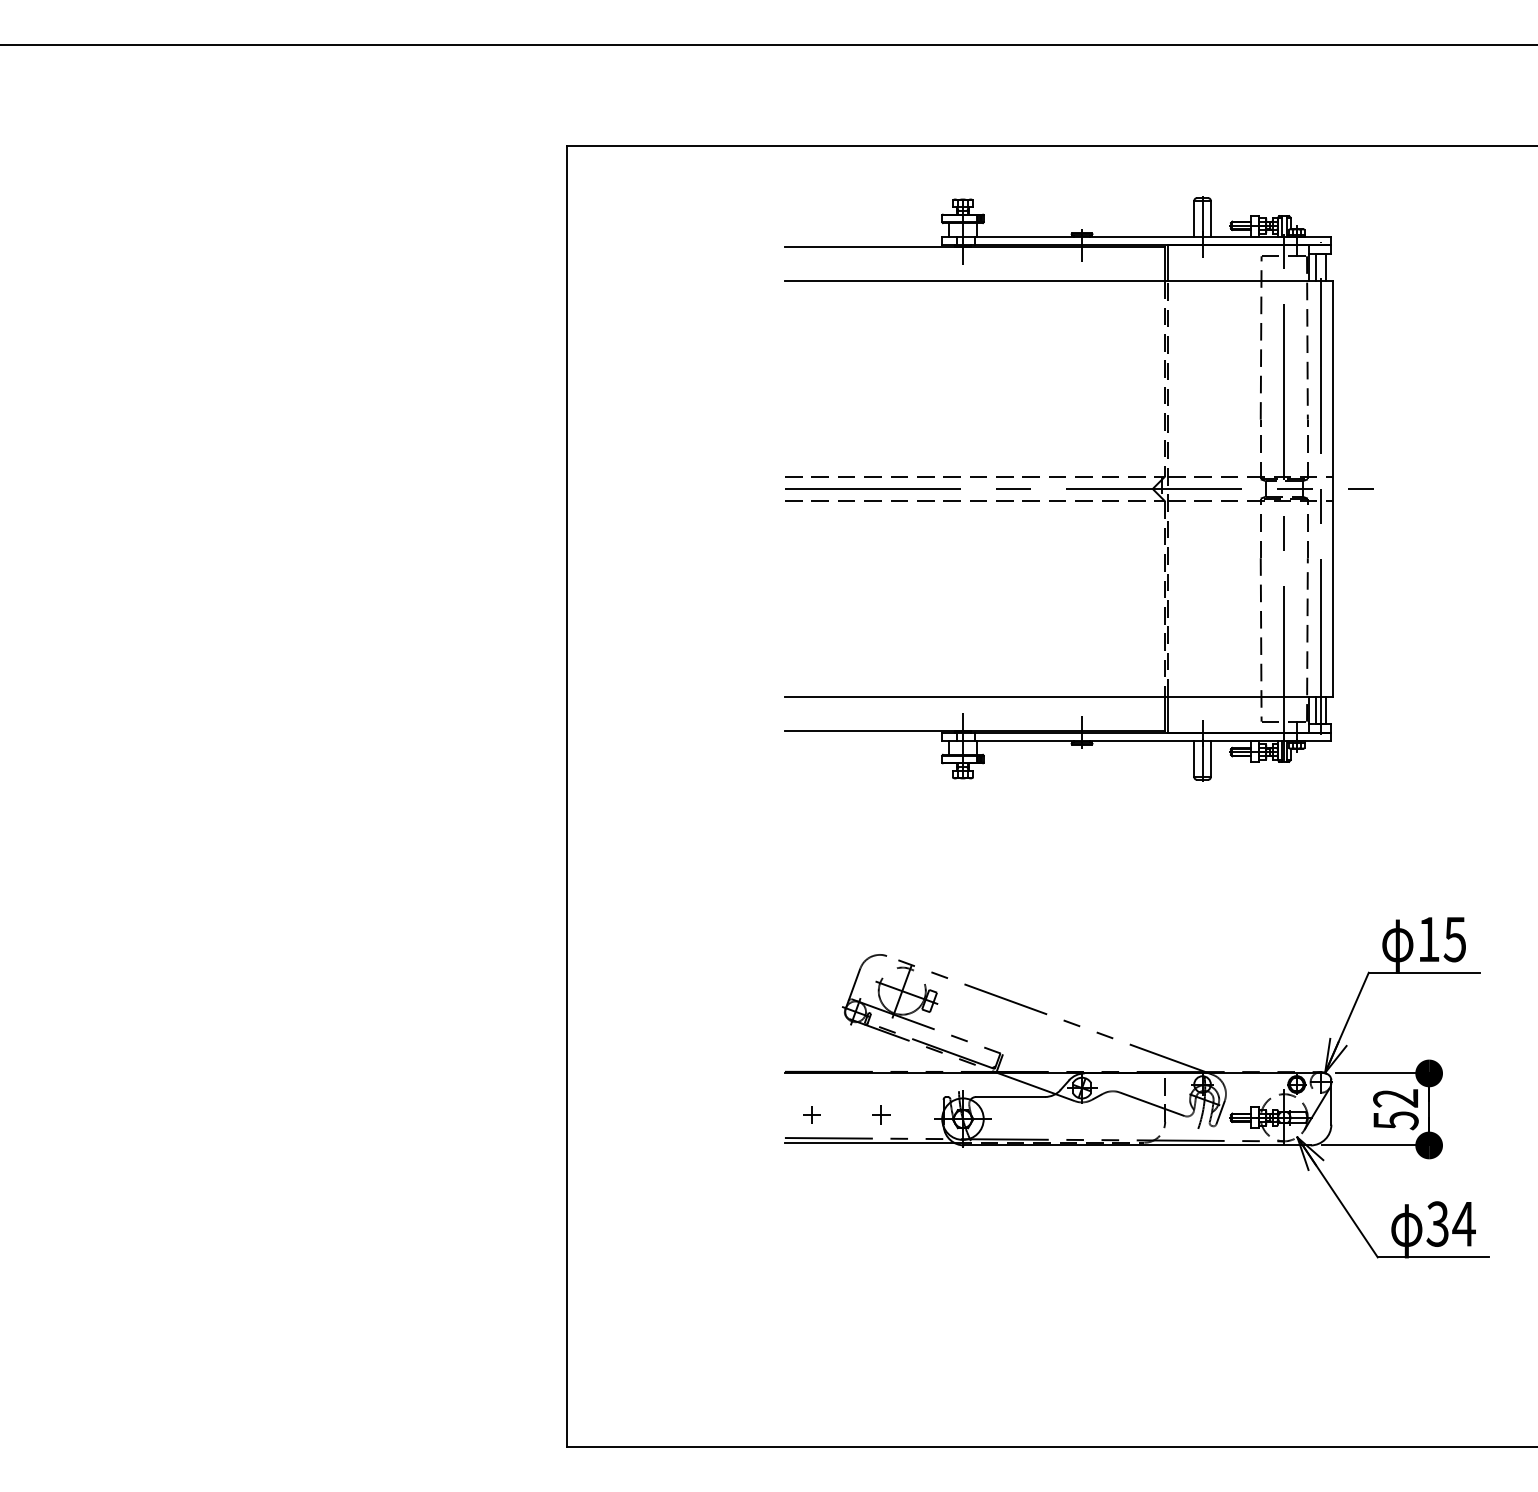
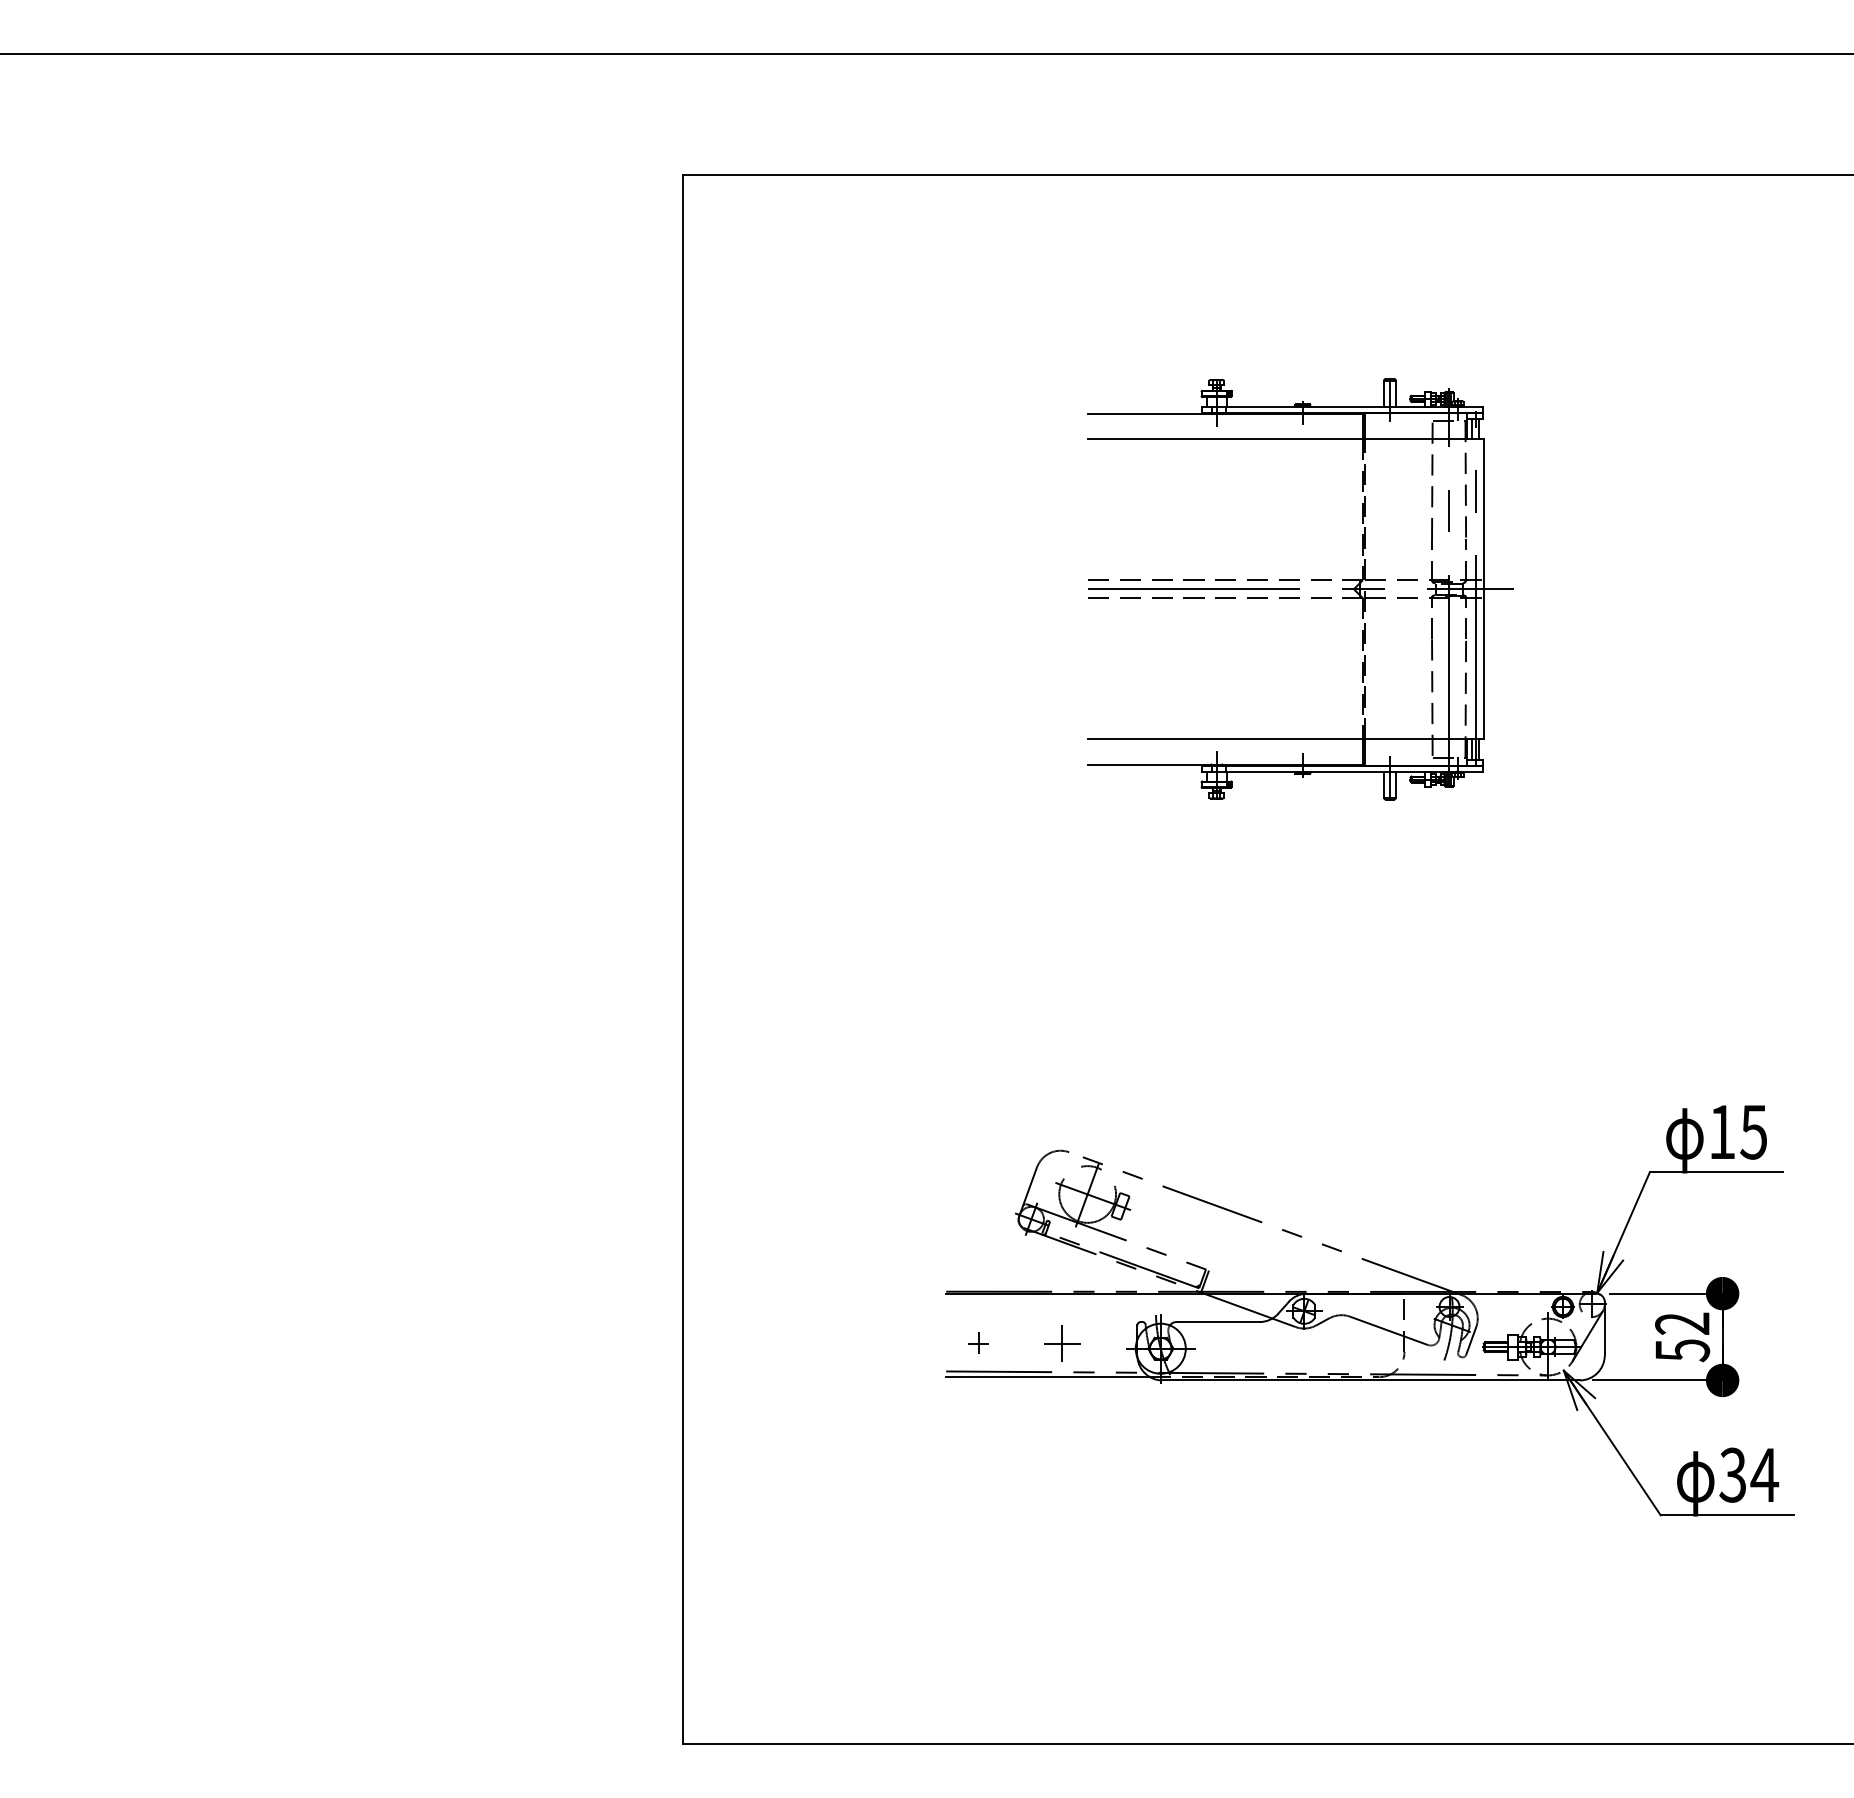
part: (1078, 488) -> (1300, 588), size x0.6
part: (881, 1114) -> (1062, 1343), size x1.6

